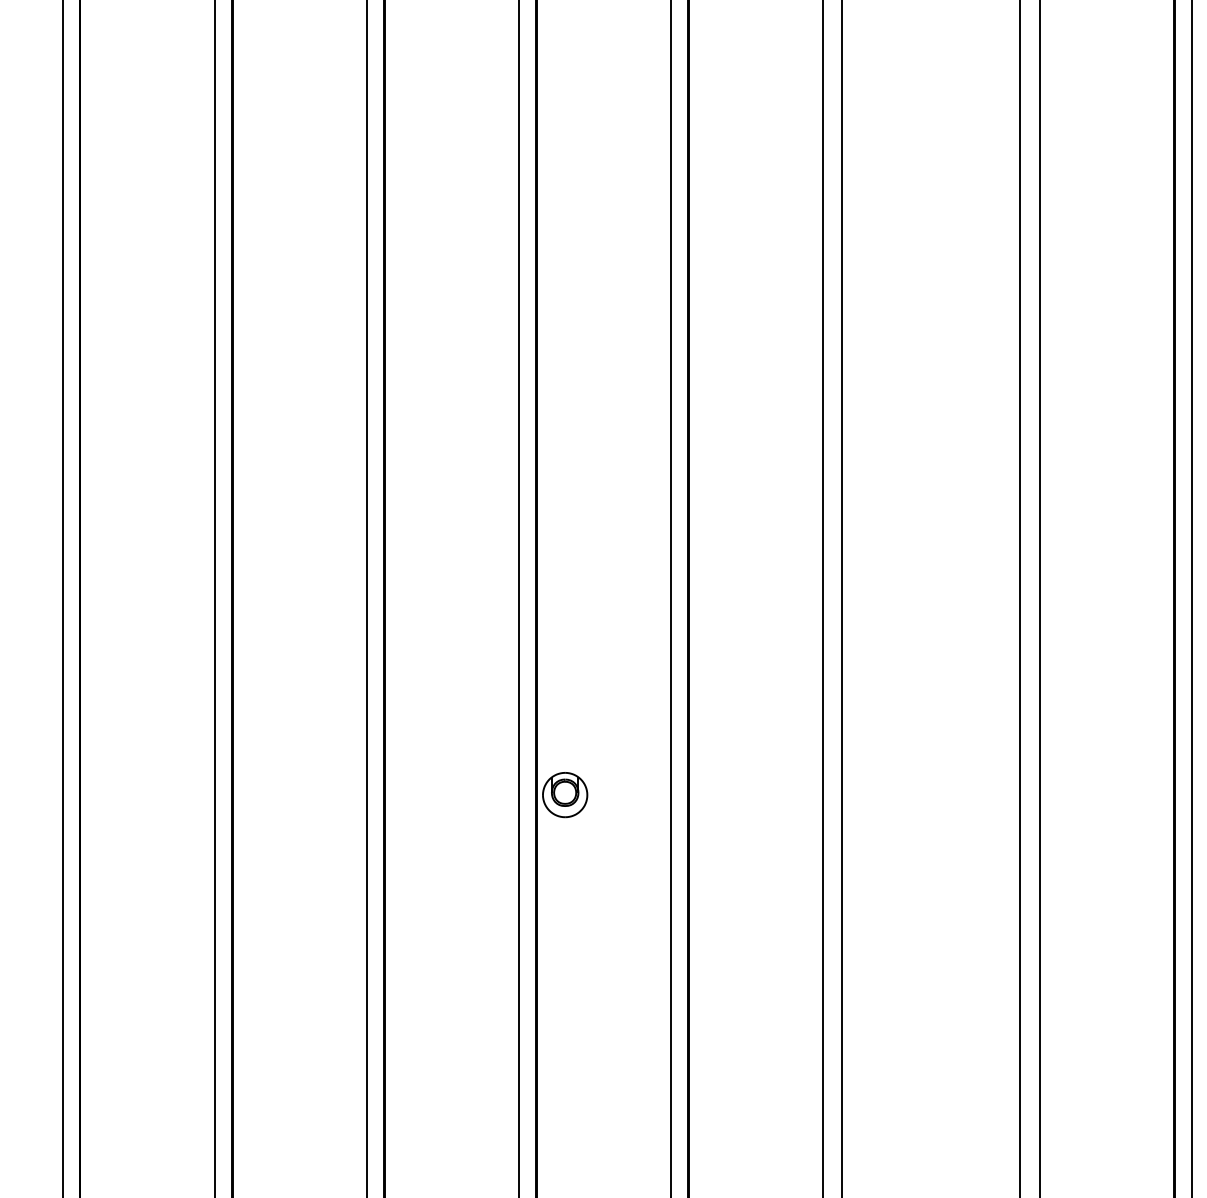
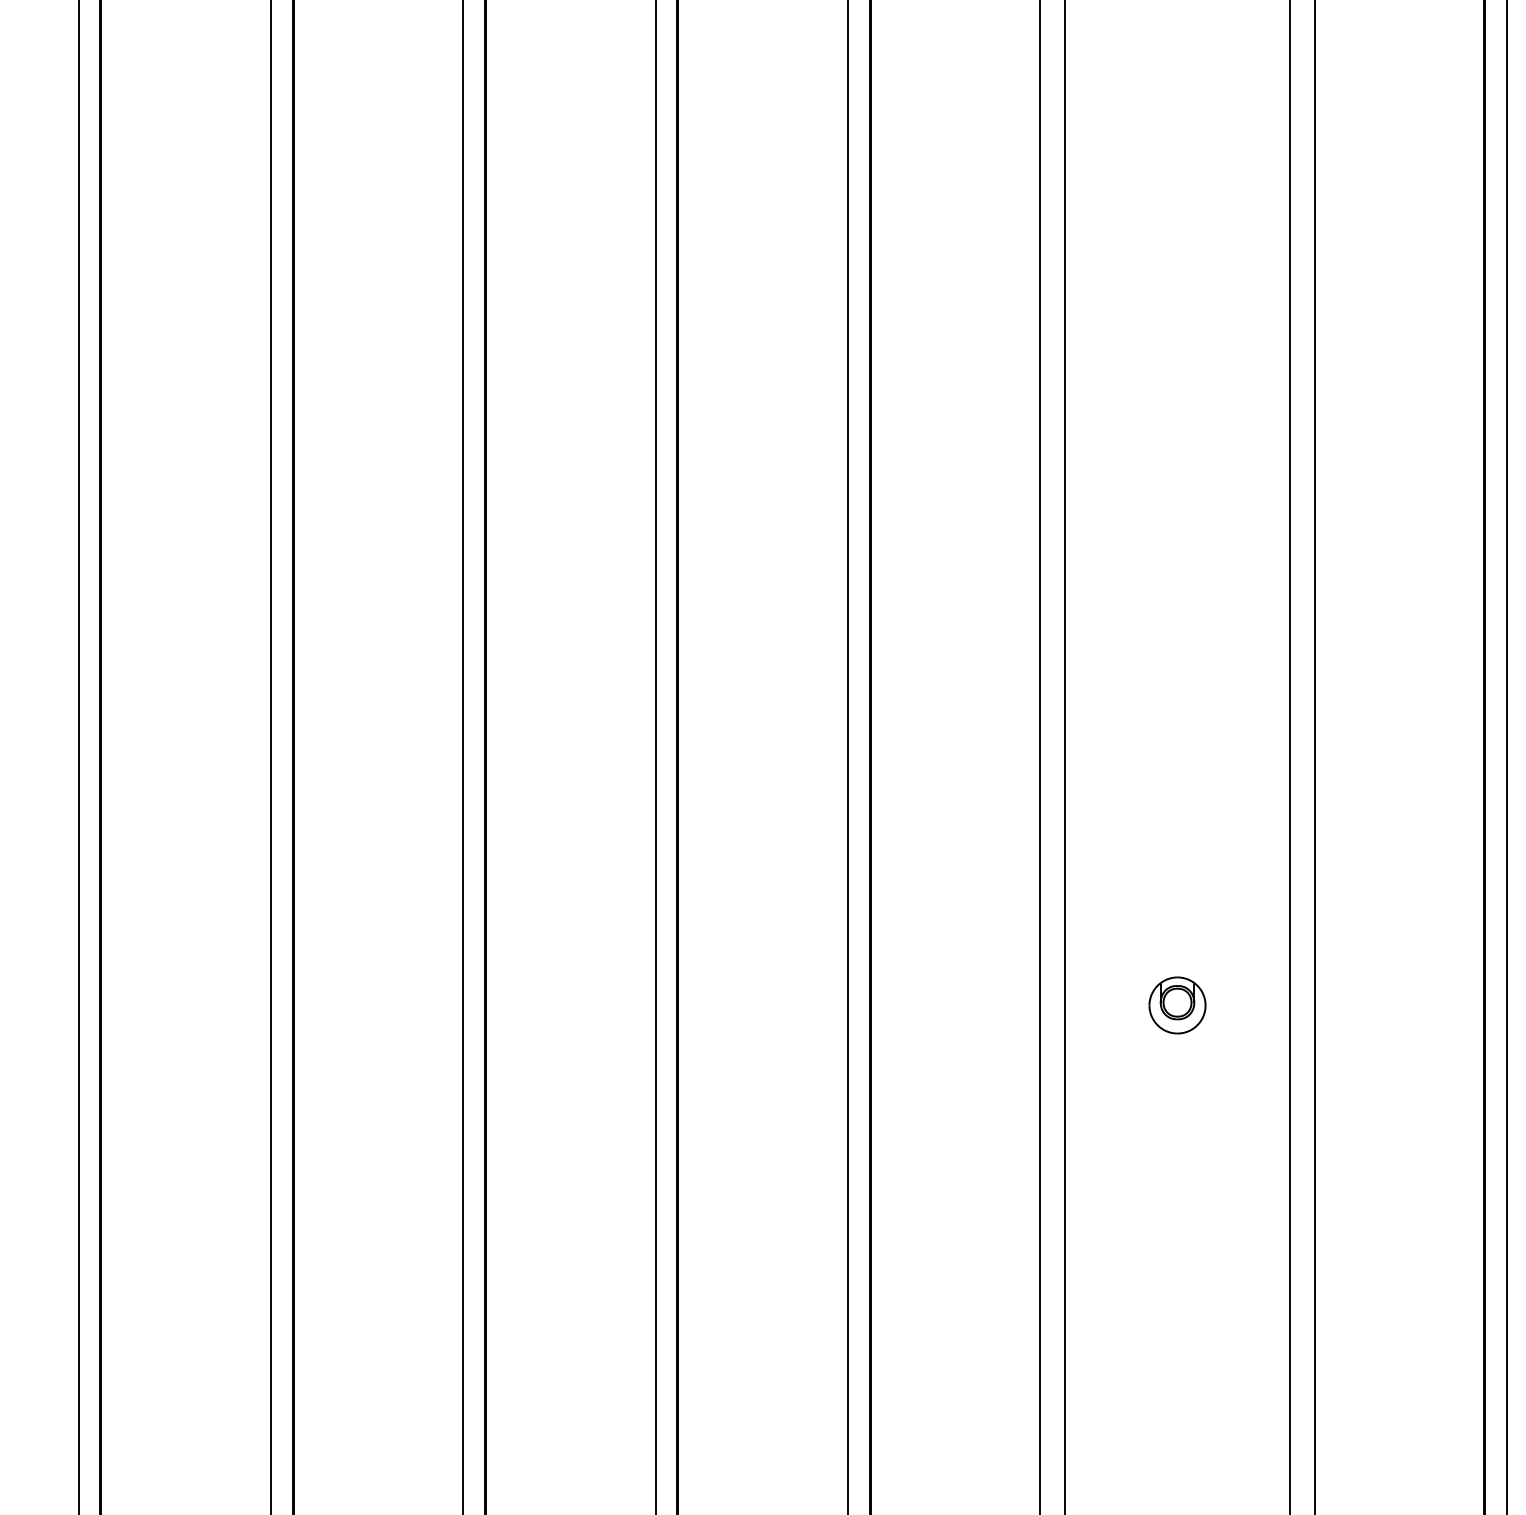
part: (565, 795) -> (1177, 1005), moved

